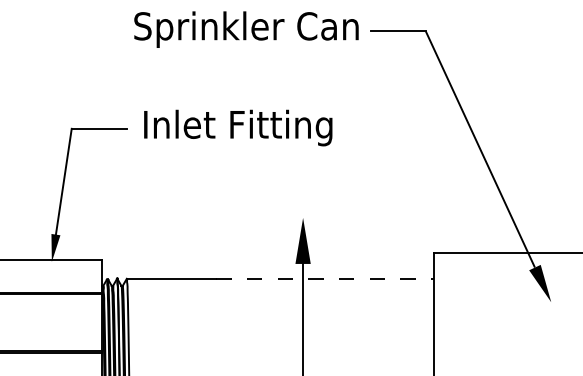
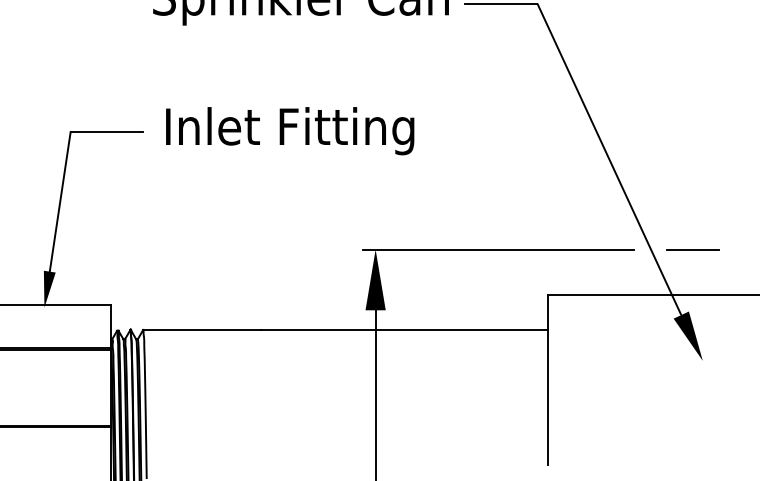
line: (396, 217) -> (498, 249), added
line: (543, 217) -> (692, 249), added
line: (325, 278) -> (405, 329), dashed -> solid

